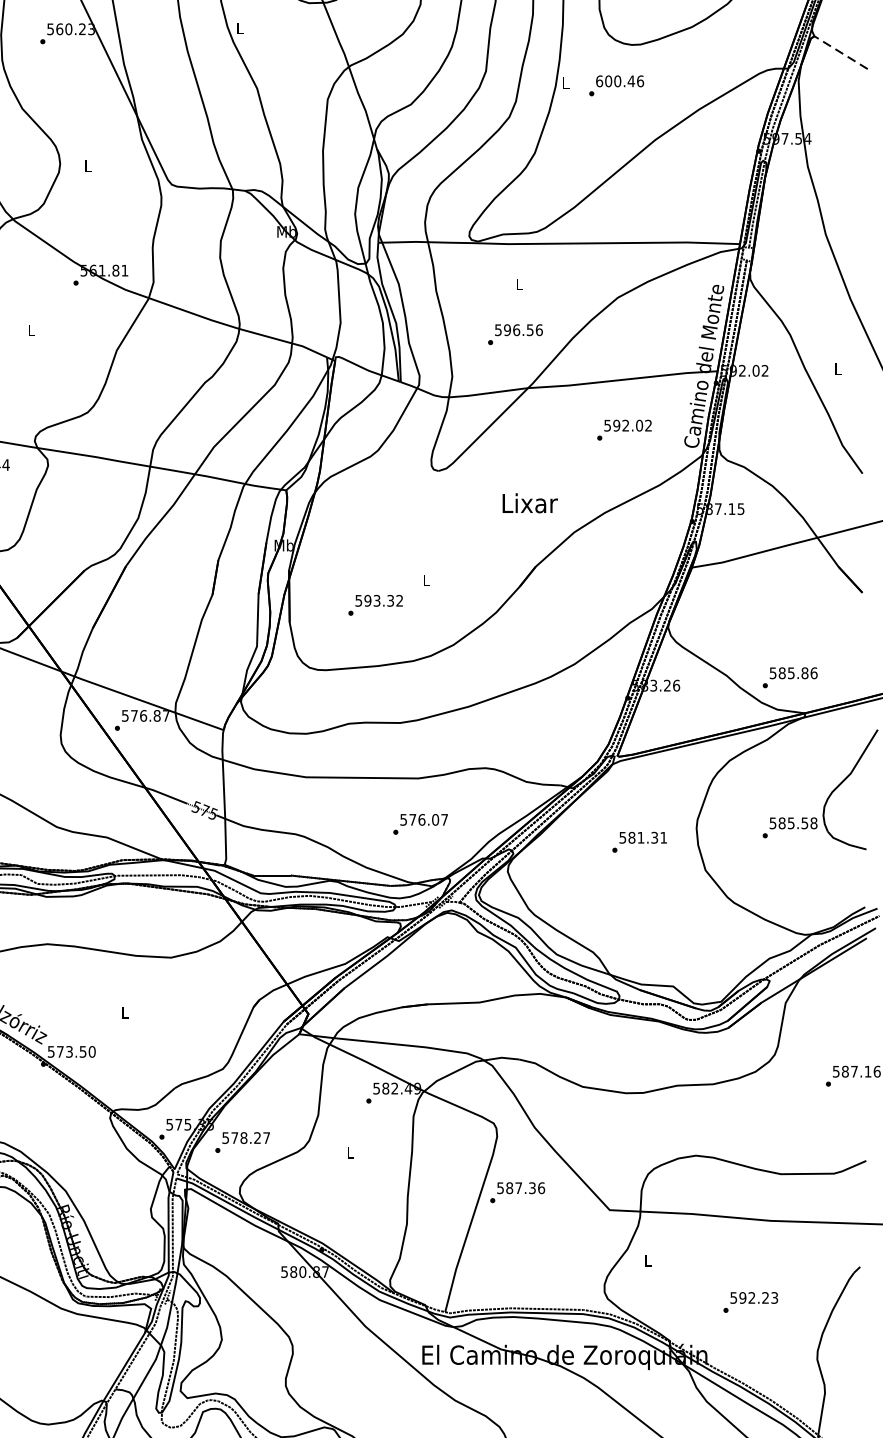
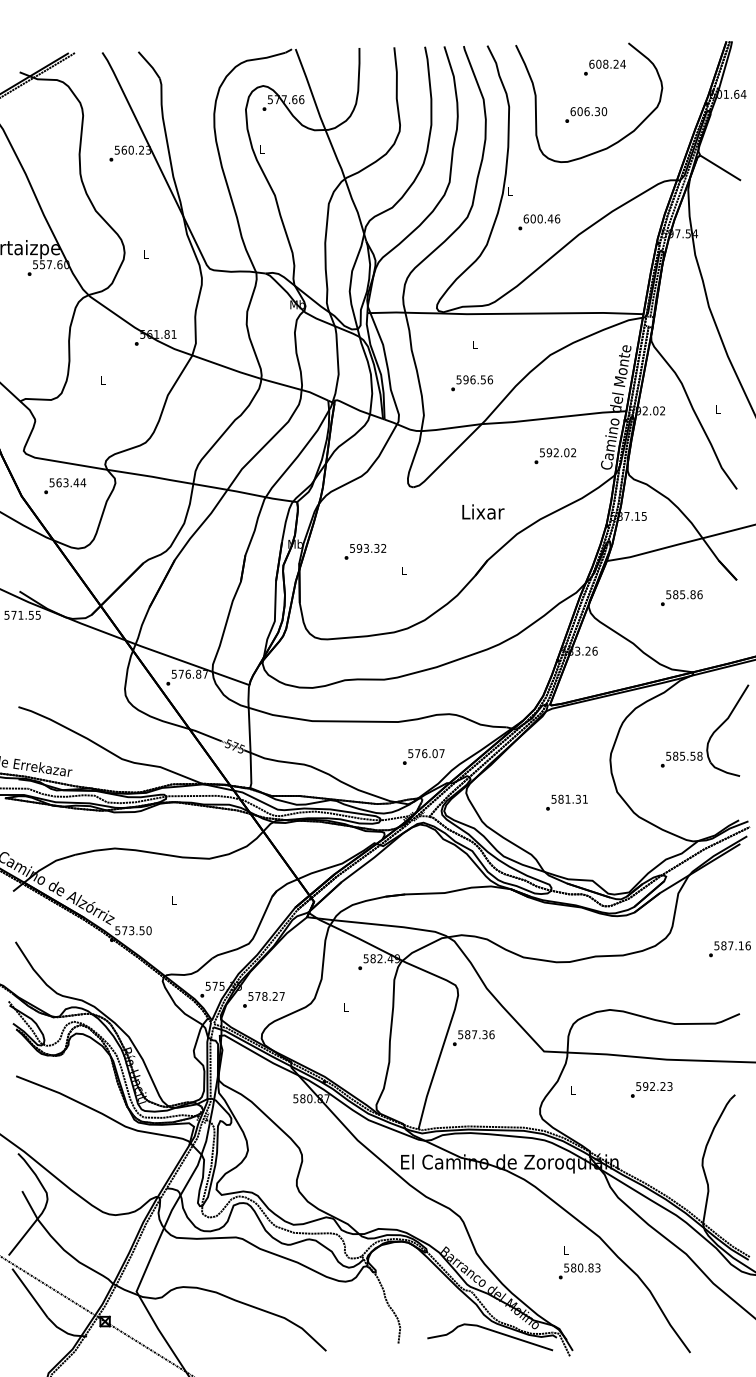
line: (840, 53) -> (720, 168), dashed -> solid
text: (616, 86) -> (539, 222), moved
text: (375, 604) -> (365, 551), moved
text: (789, 676) -> (681, 597), moved
text: (420, 823) -> (423, 756), moved
text: (639, 841) -> (566, 802), moved
text: (750, 1301) -> (651, 1089), moved

